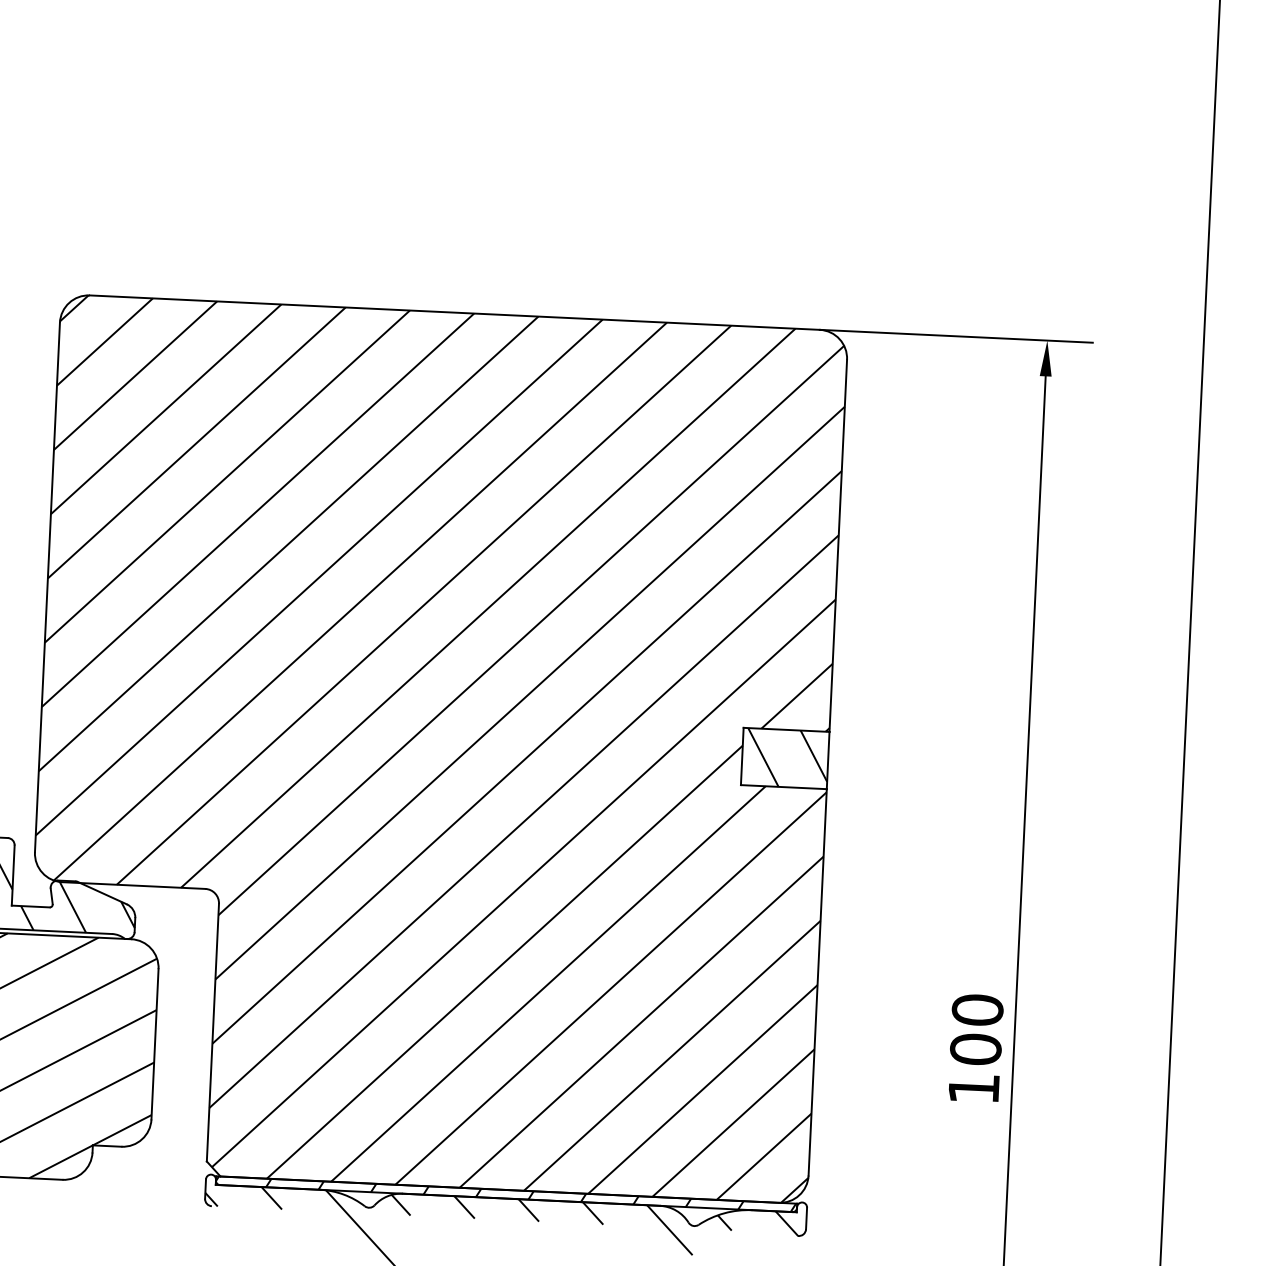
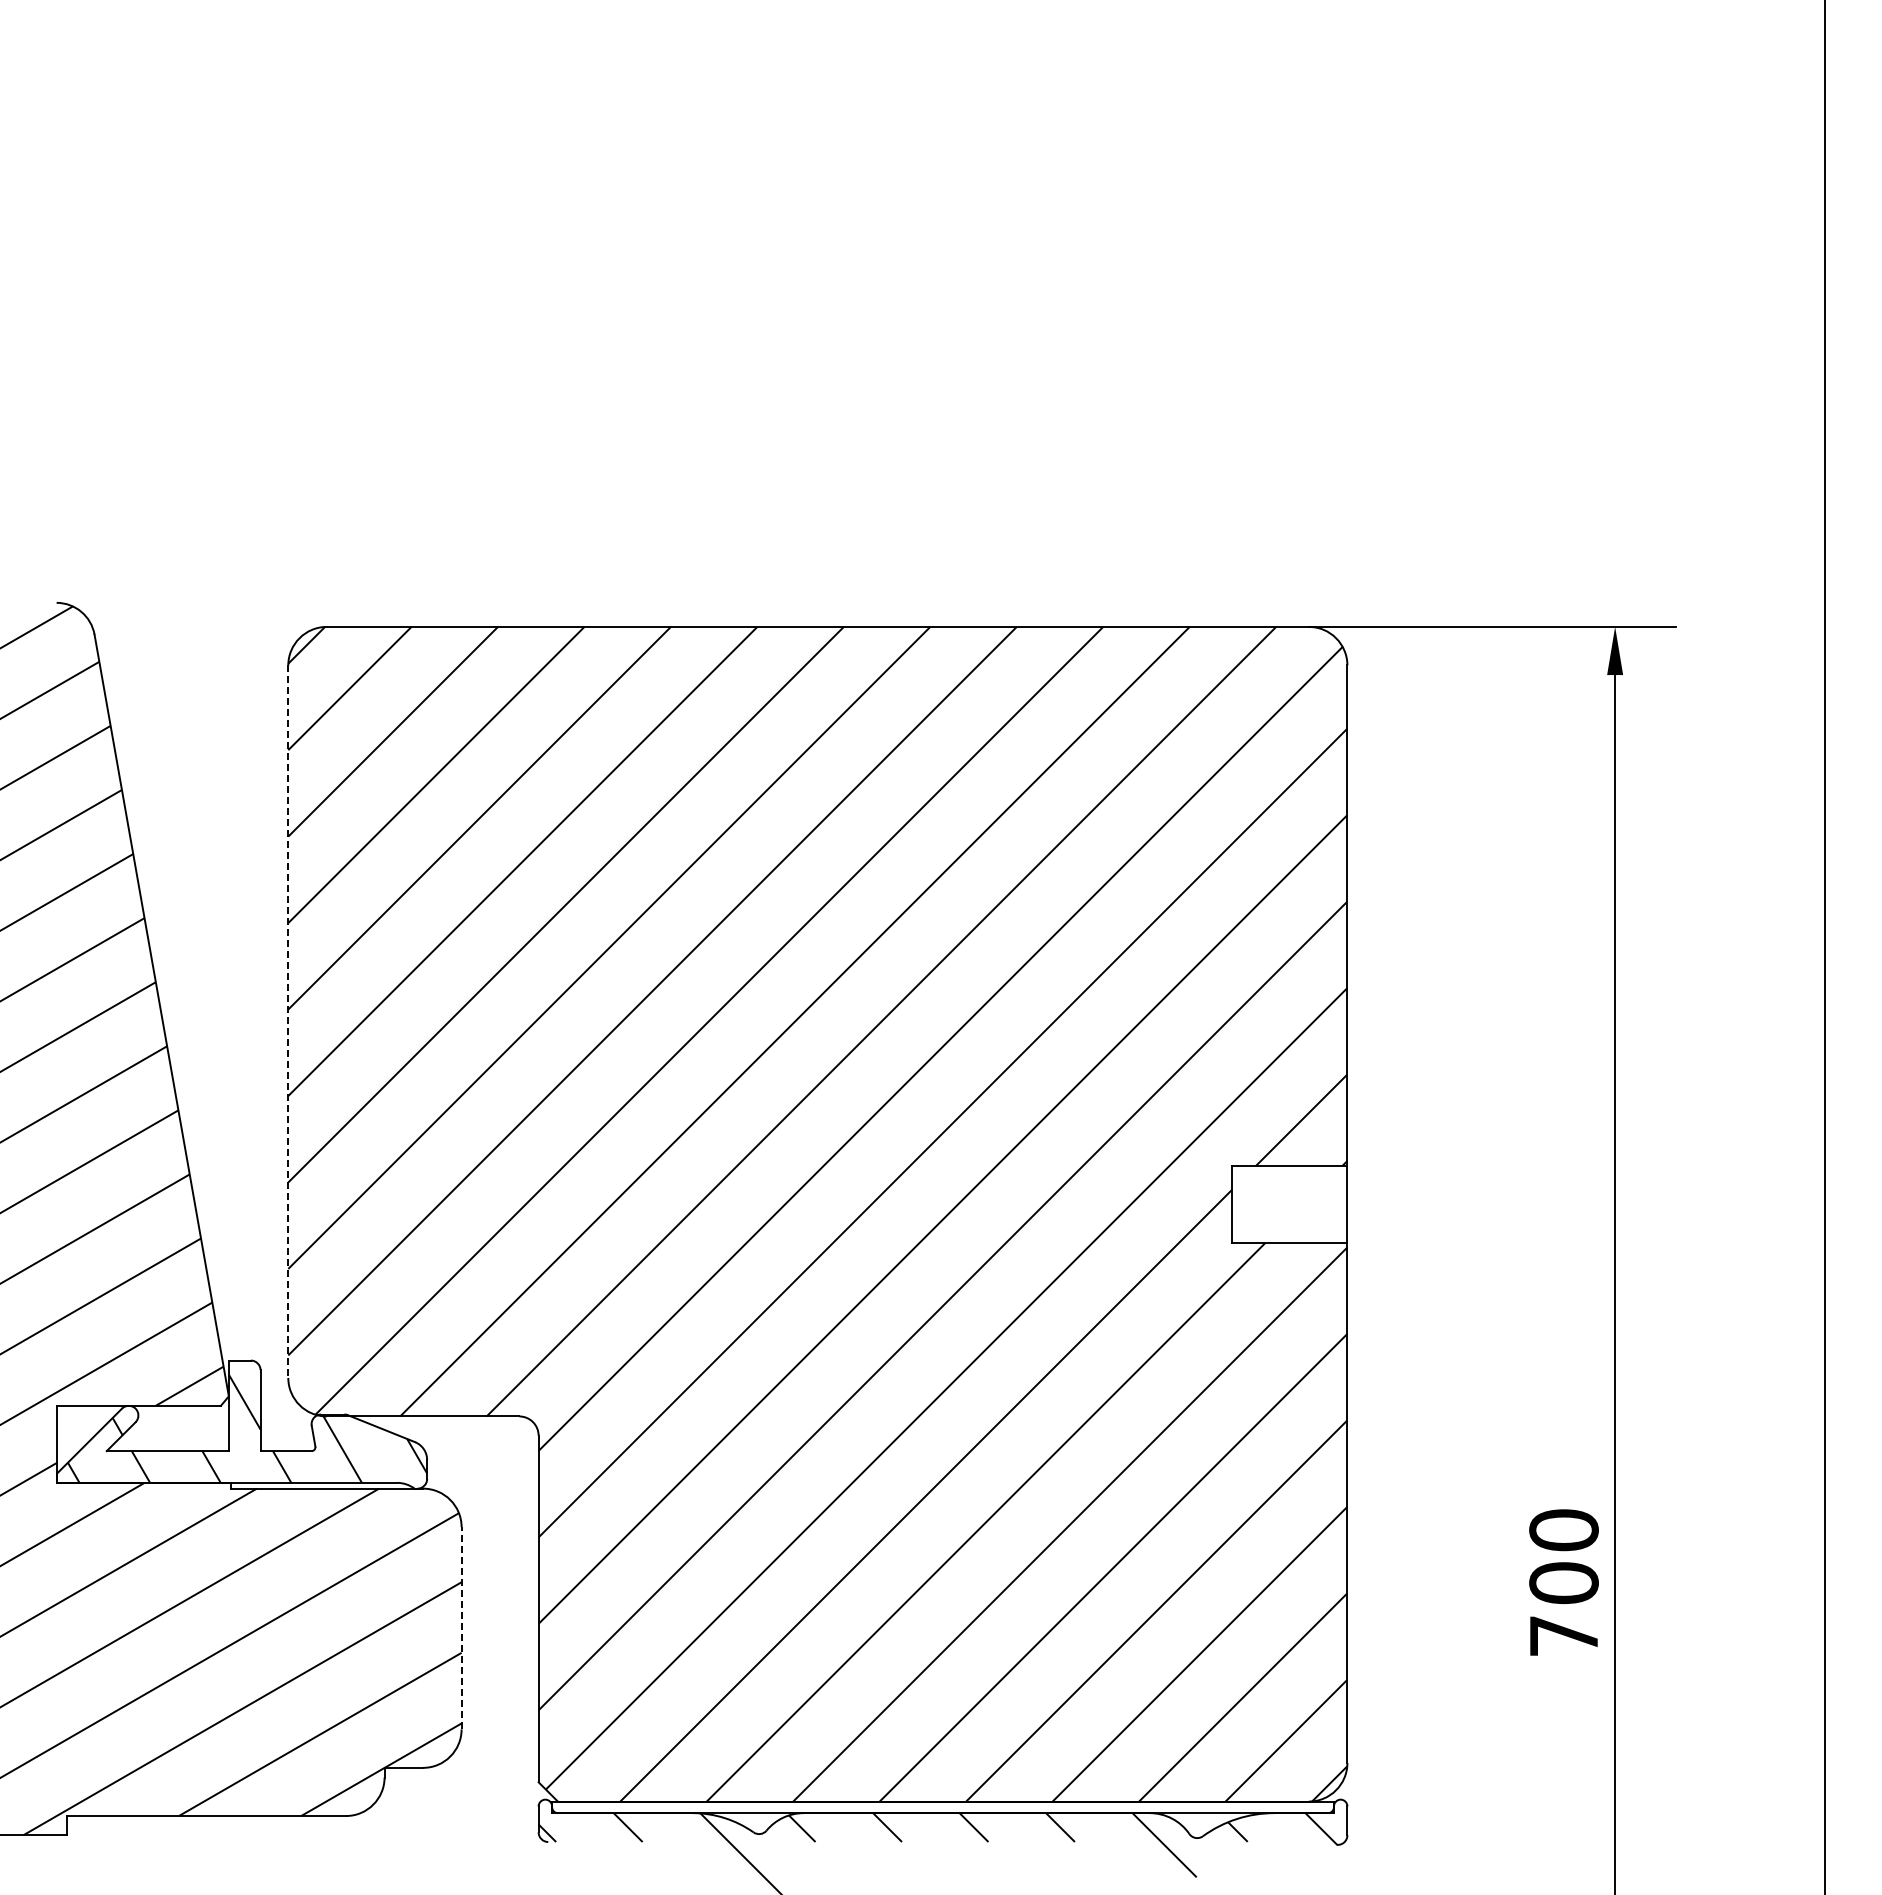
line: (47, 588) -> (288, 1022), solid -> dashed
hatch: (787, 758) -> (1292, 1204), removed
line: (154, 1043) -> (461, 1627), solid -> dashed
text: (973, 1088) -> (1563, 1635), 100 -> 700
hatch: (506, 1194) -> (942, 1807), removed

